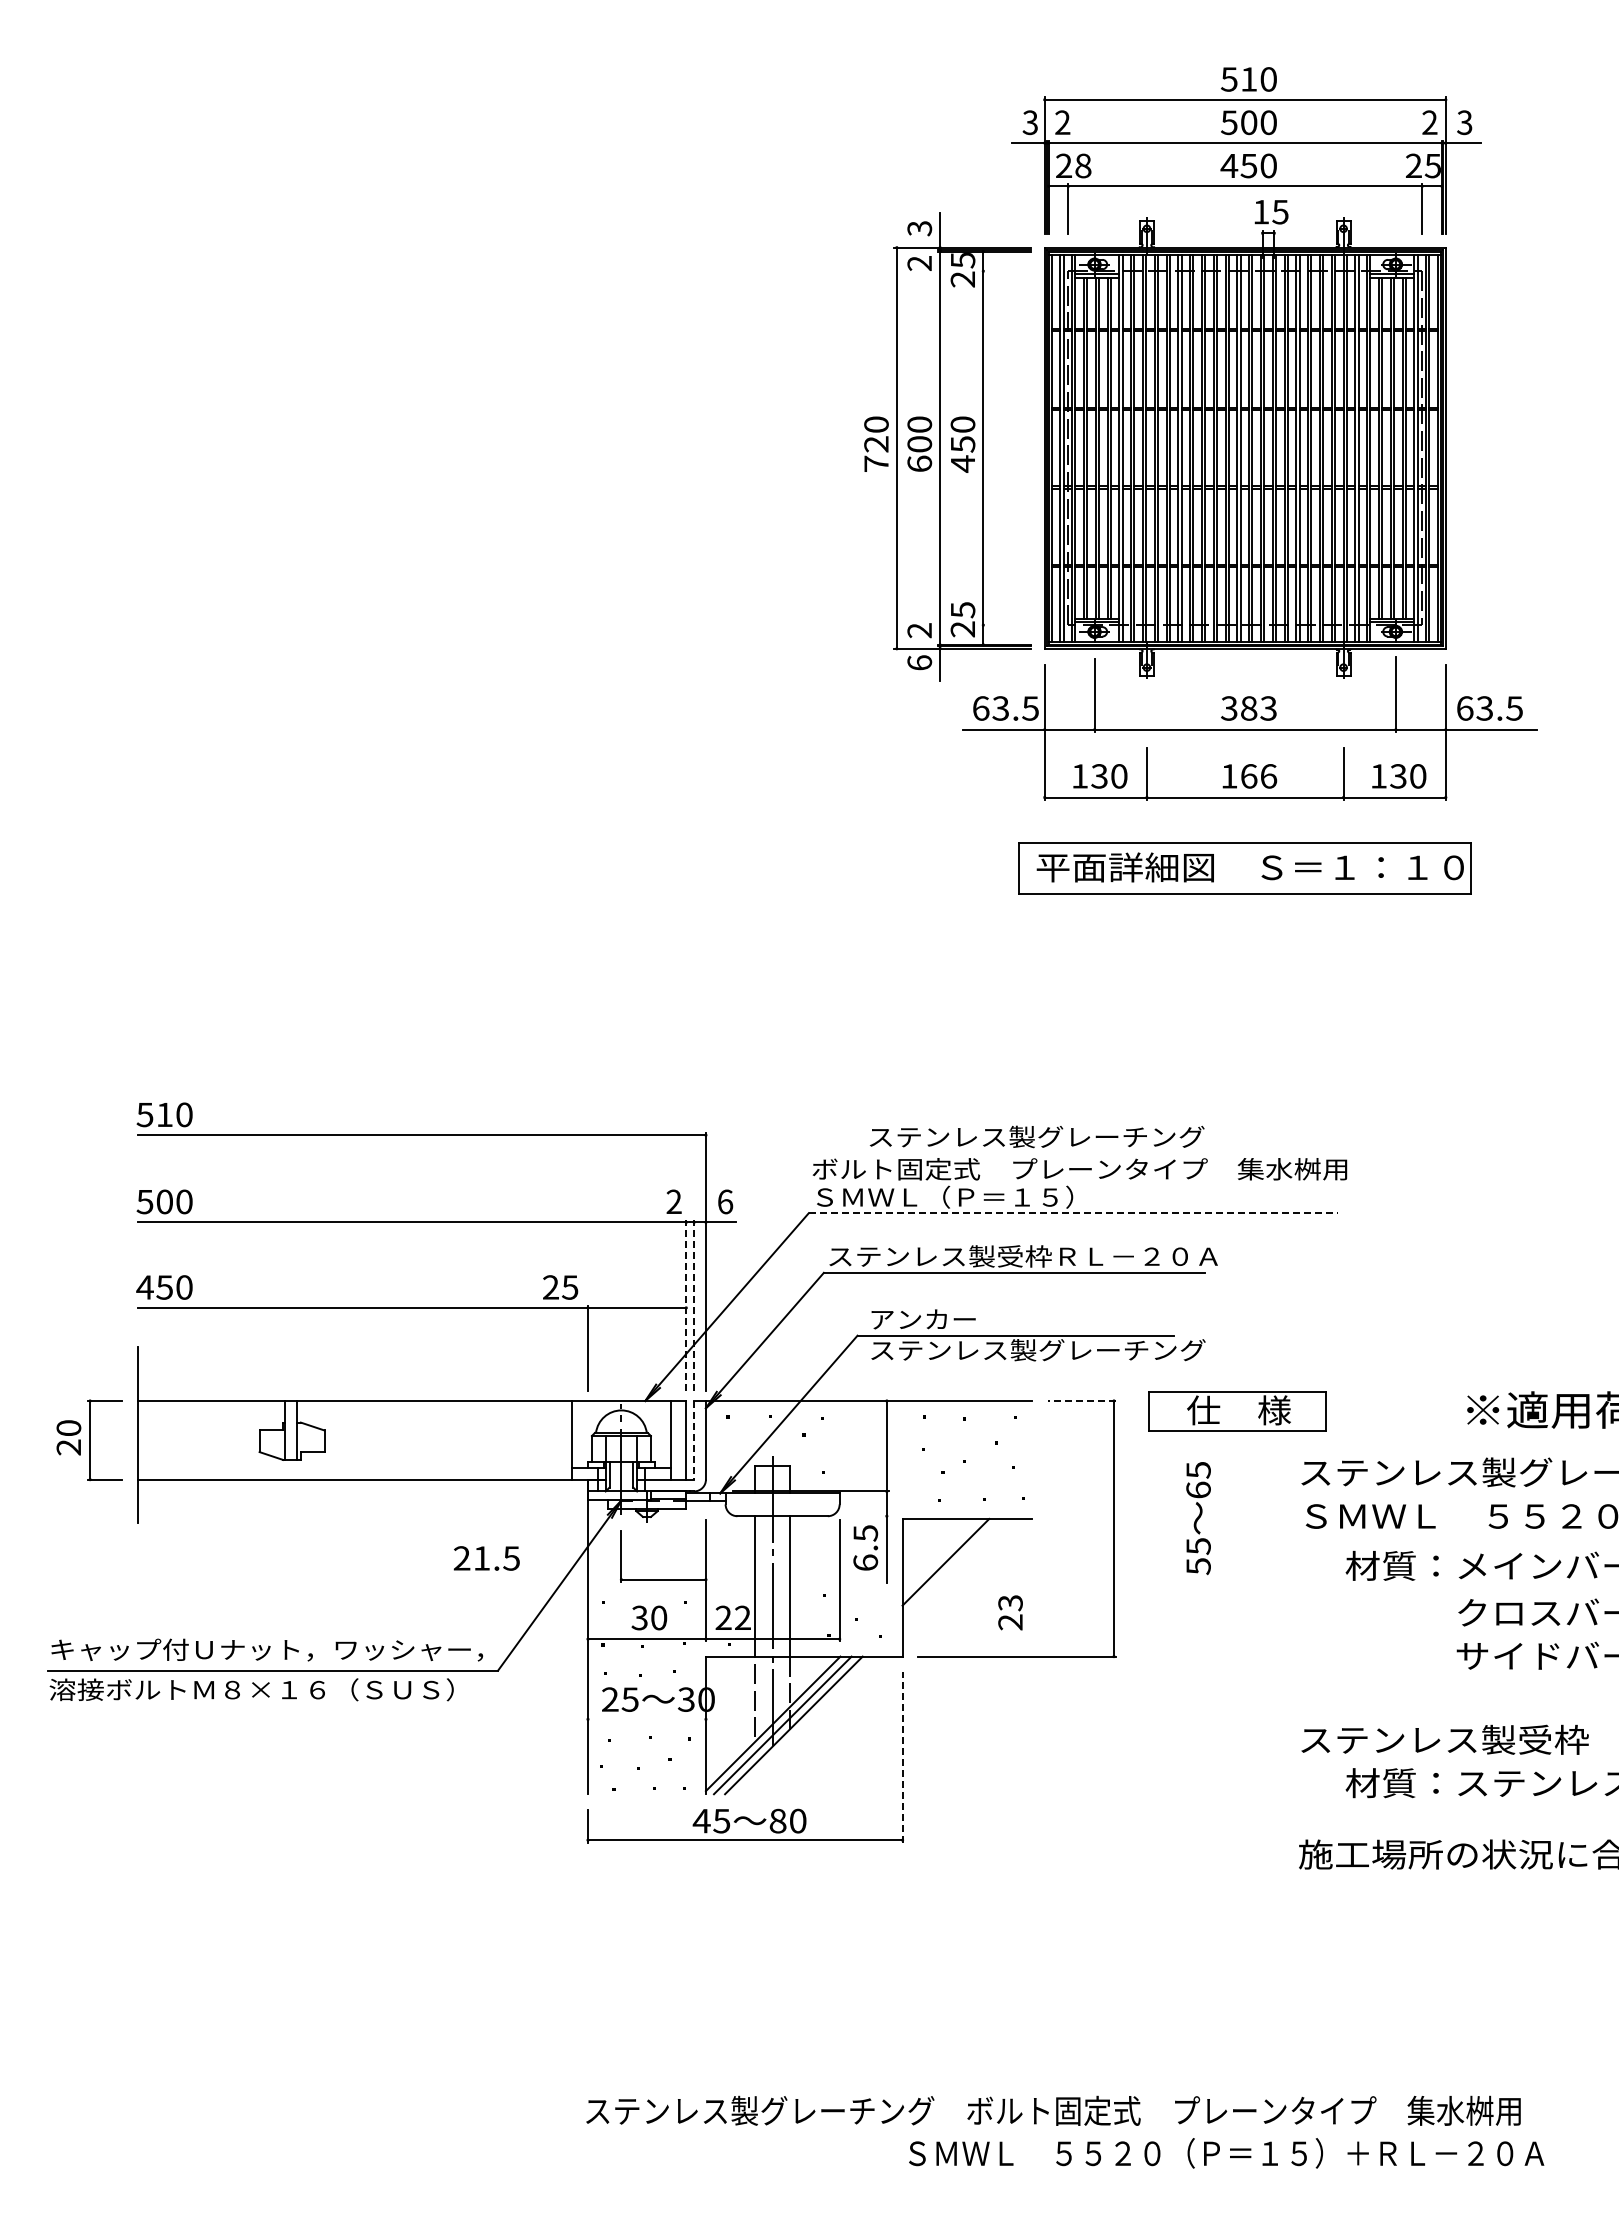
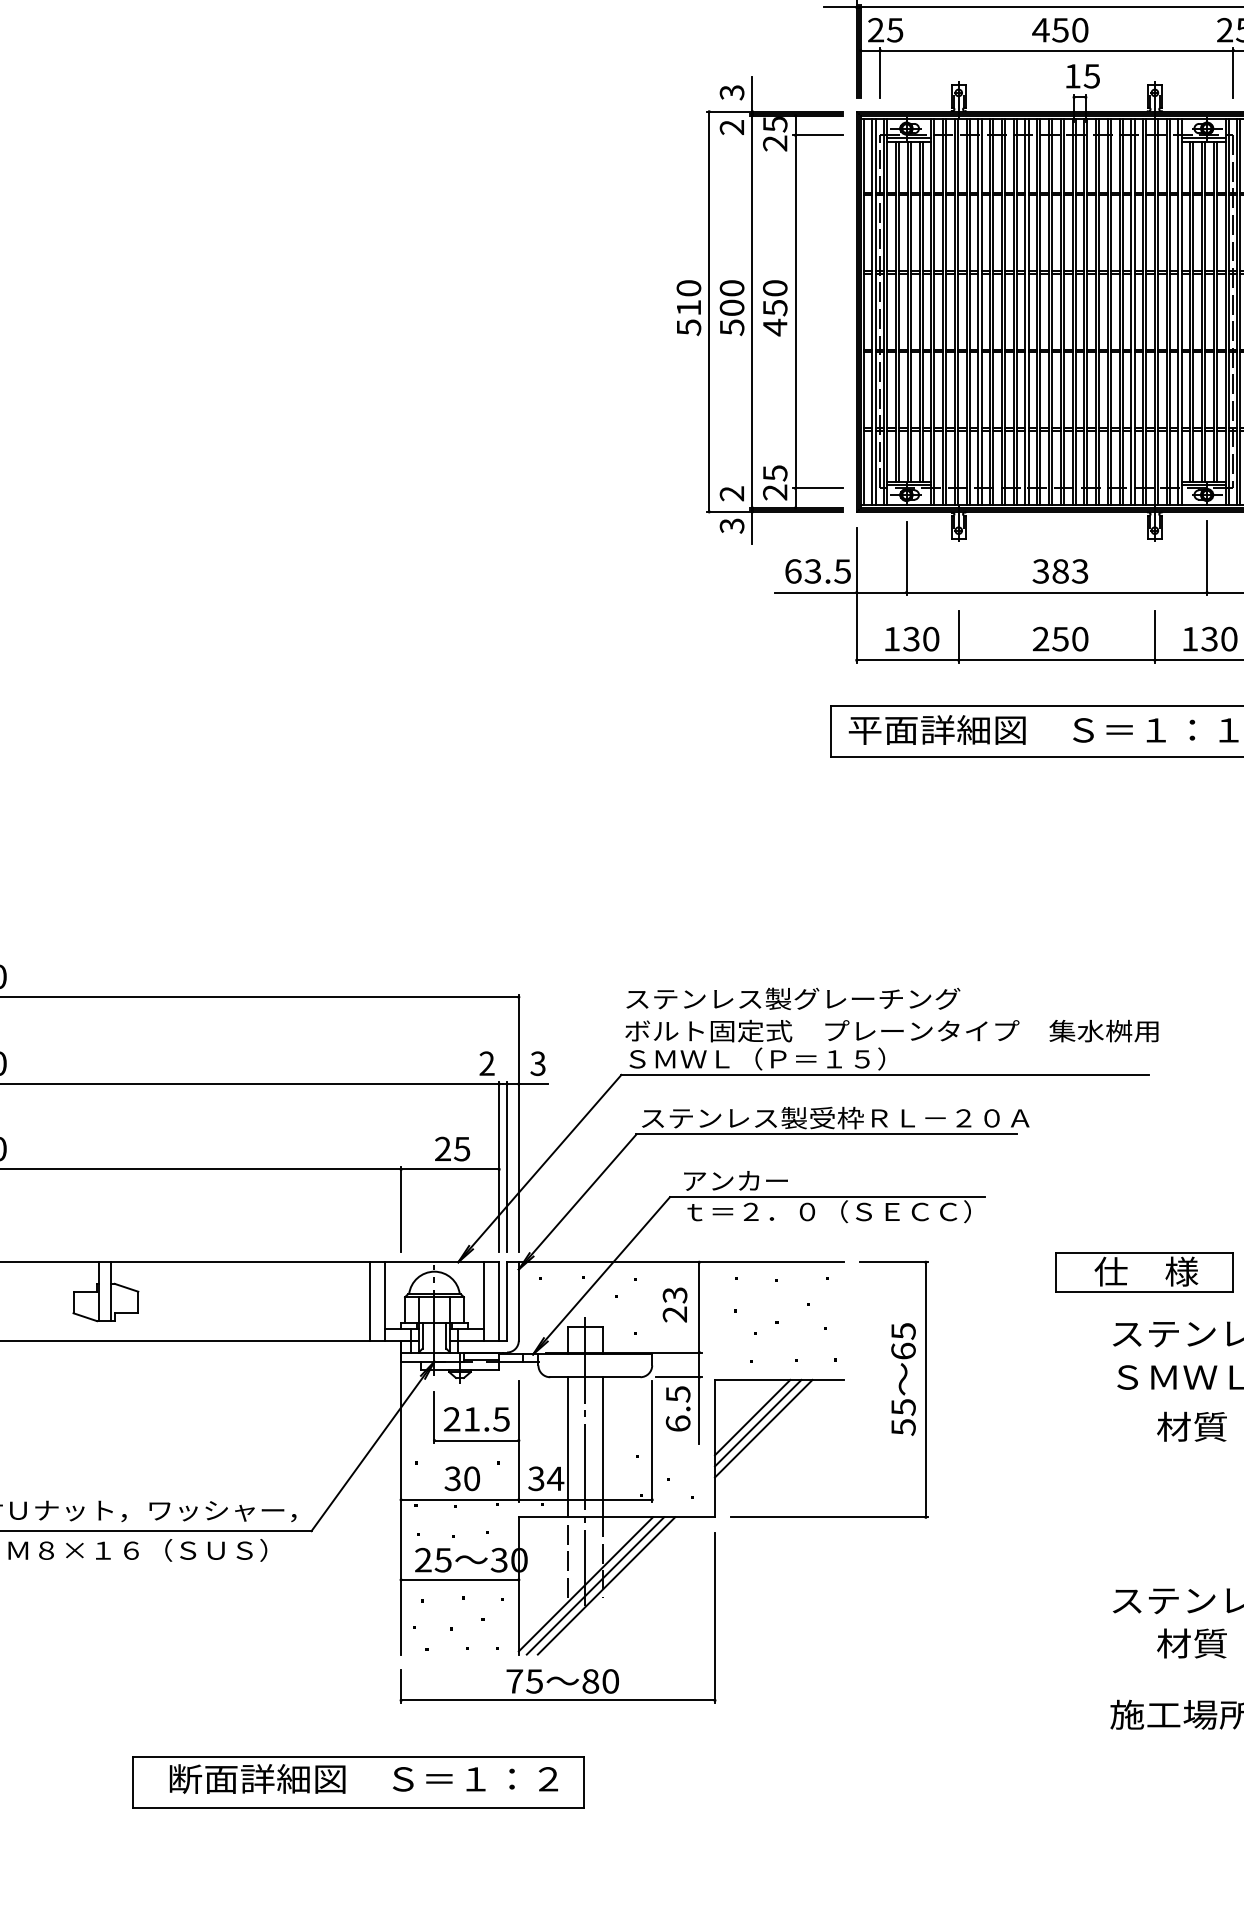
text: (1083, 165) -> (895, 29), 28 -> 25
line: (1005, 271) -> (817, 135), added
text: (876, 454) -> (688, 318), 720 -> 510
text: (919, 463) -> (731, 327), 600 -> 500
line: (1005, 625) -> (817, 488), added
text: (919, 662) -> (731, 525), 6 -> 3
text: (1249, 776) -> (1061, 639), 166 -> 250
text: (1036, 1136) -> (792, 998), moved
text: (725, 1201) -> (538, 1063), 6 -> 3
line: (1073, 1213) -> (885, 1075), dashed -> solid
text: (560, 1287) -> (452, 1149), moved
line: (686, 1304) -> (499, 1166), dashed -> solid
line: (694, 1304) -> (507, 1166), dashed -> solid
text: (1038, 1349) -> (850, 1210), ステンレス製グレーチング -> ｔ＝２．０（ＳＥＣＣ）
line: (1081, 1400) -> (893, 1261), dashed -> solid
part: (1237, 1411) -> (1144, 1272), moved
line: (556, 1439) -> (369, 1300), added
line: (694, 1440) -> (507, 1301), dashed -> solid
line: (866, 1516) -> (678, 1377), added
text: (1198, 1518) -> (903, 1379), moved
line: (940, 1556) -> (752, 1417), added
text: (486, 1558) -> (476, 1419), moved
line: (951, 1567) -> (763, 1428), added
text: (1010, 1612) -> (674, 1304), moved
text: (733, 1617) -> (546, 1478), 22 -> 34
line: (646, 1719) -> (459, 1580), added
line: (902, 1756) -> (714, 1616), dashed -> solid
text: (701, 1821) -> (514, 1681), 45 -> 75
part: (544, 1922) -> (357, 1782), added

